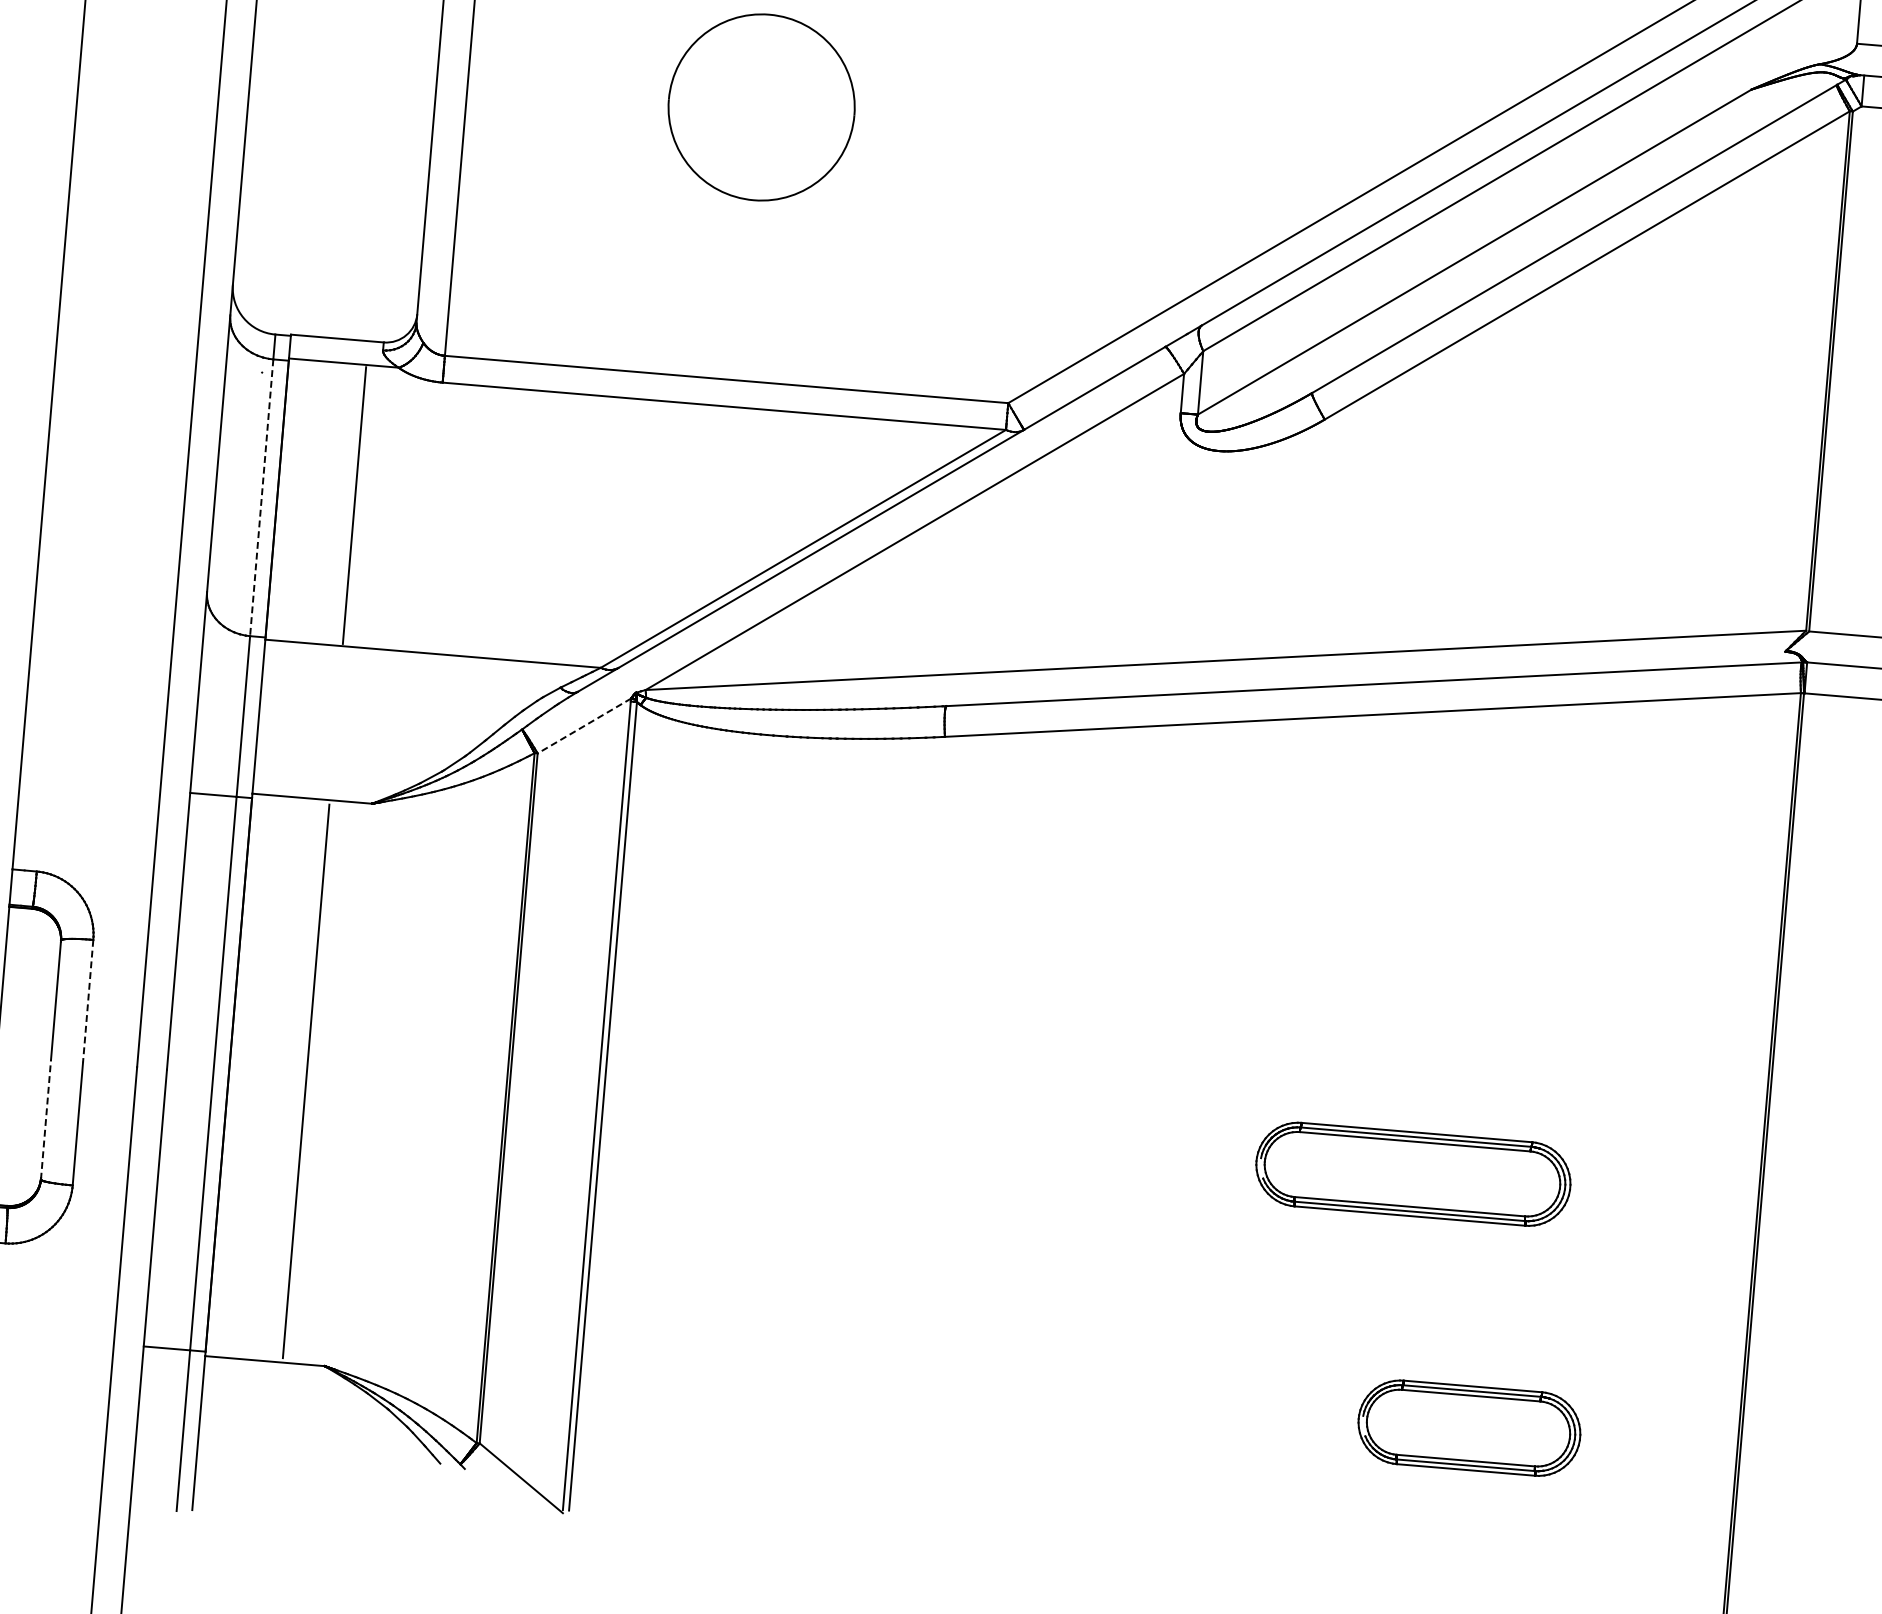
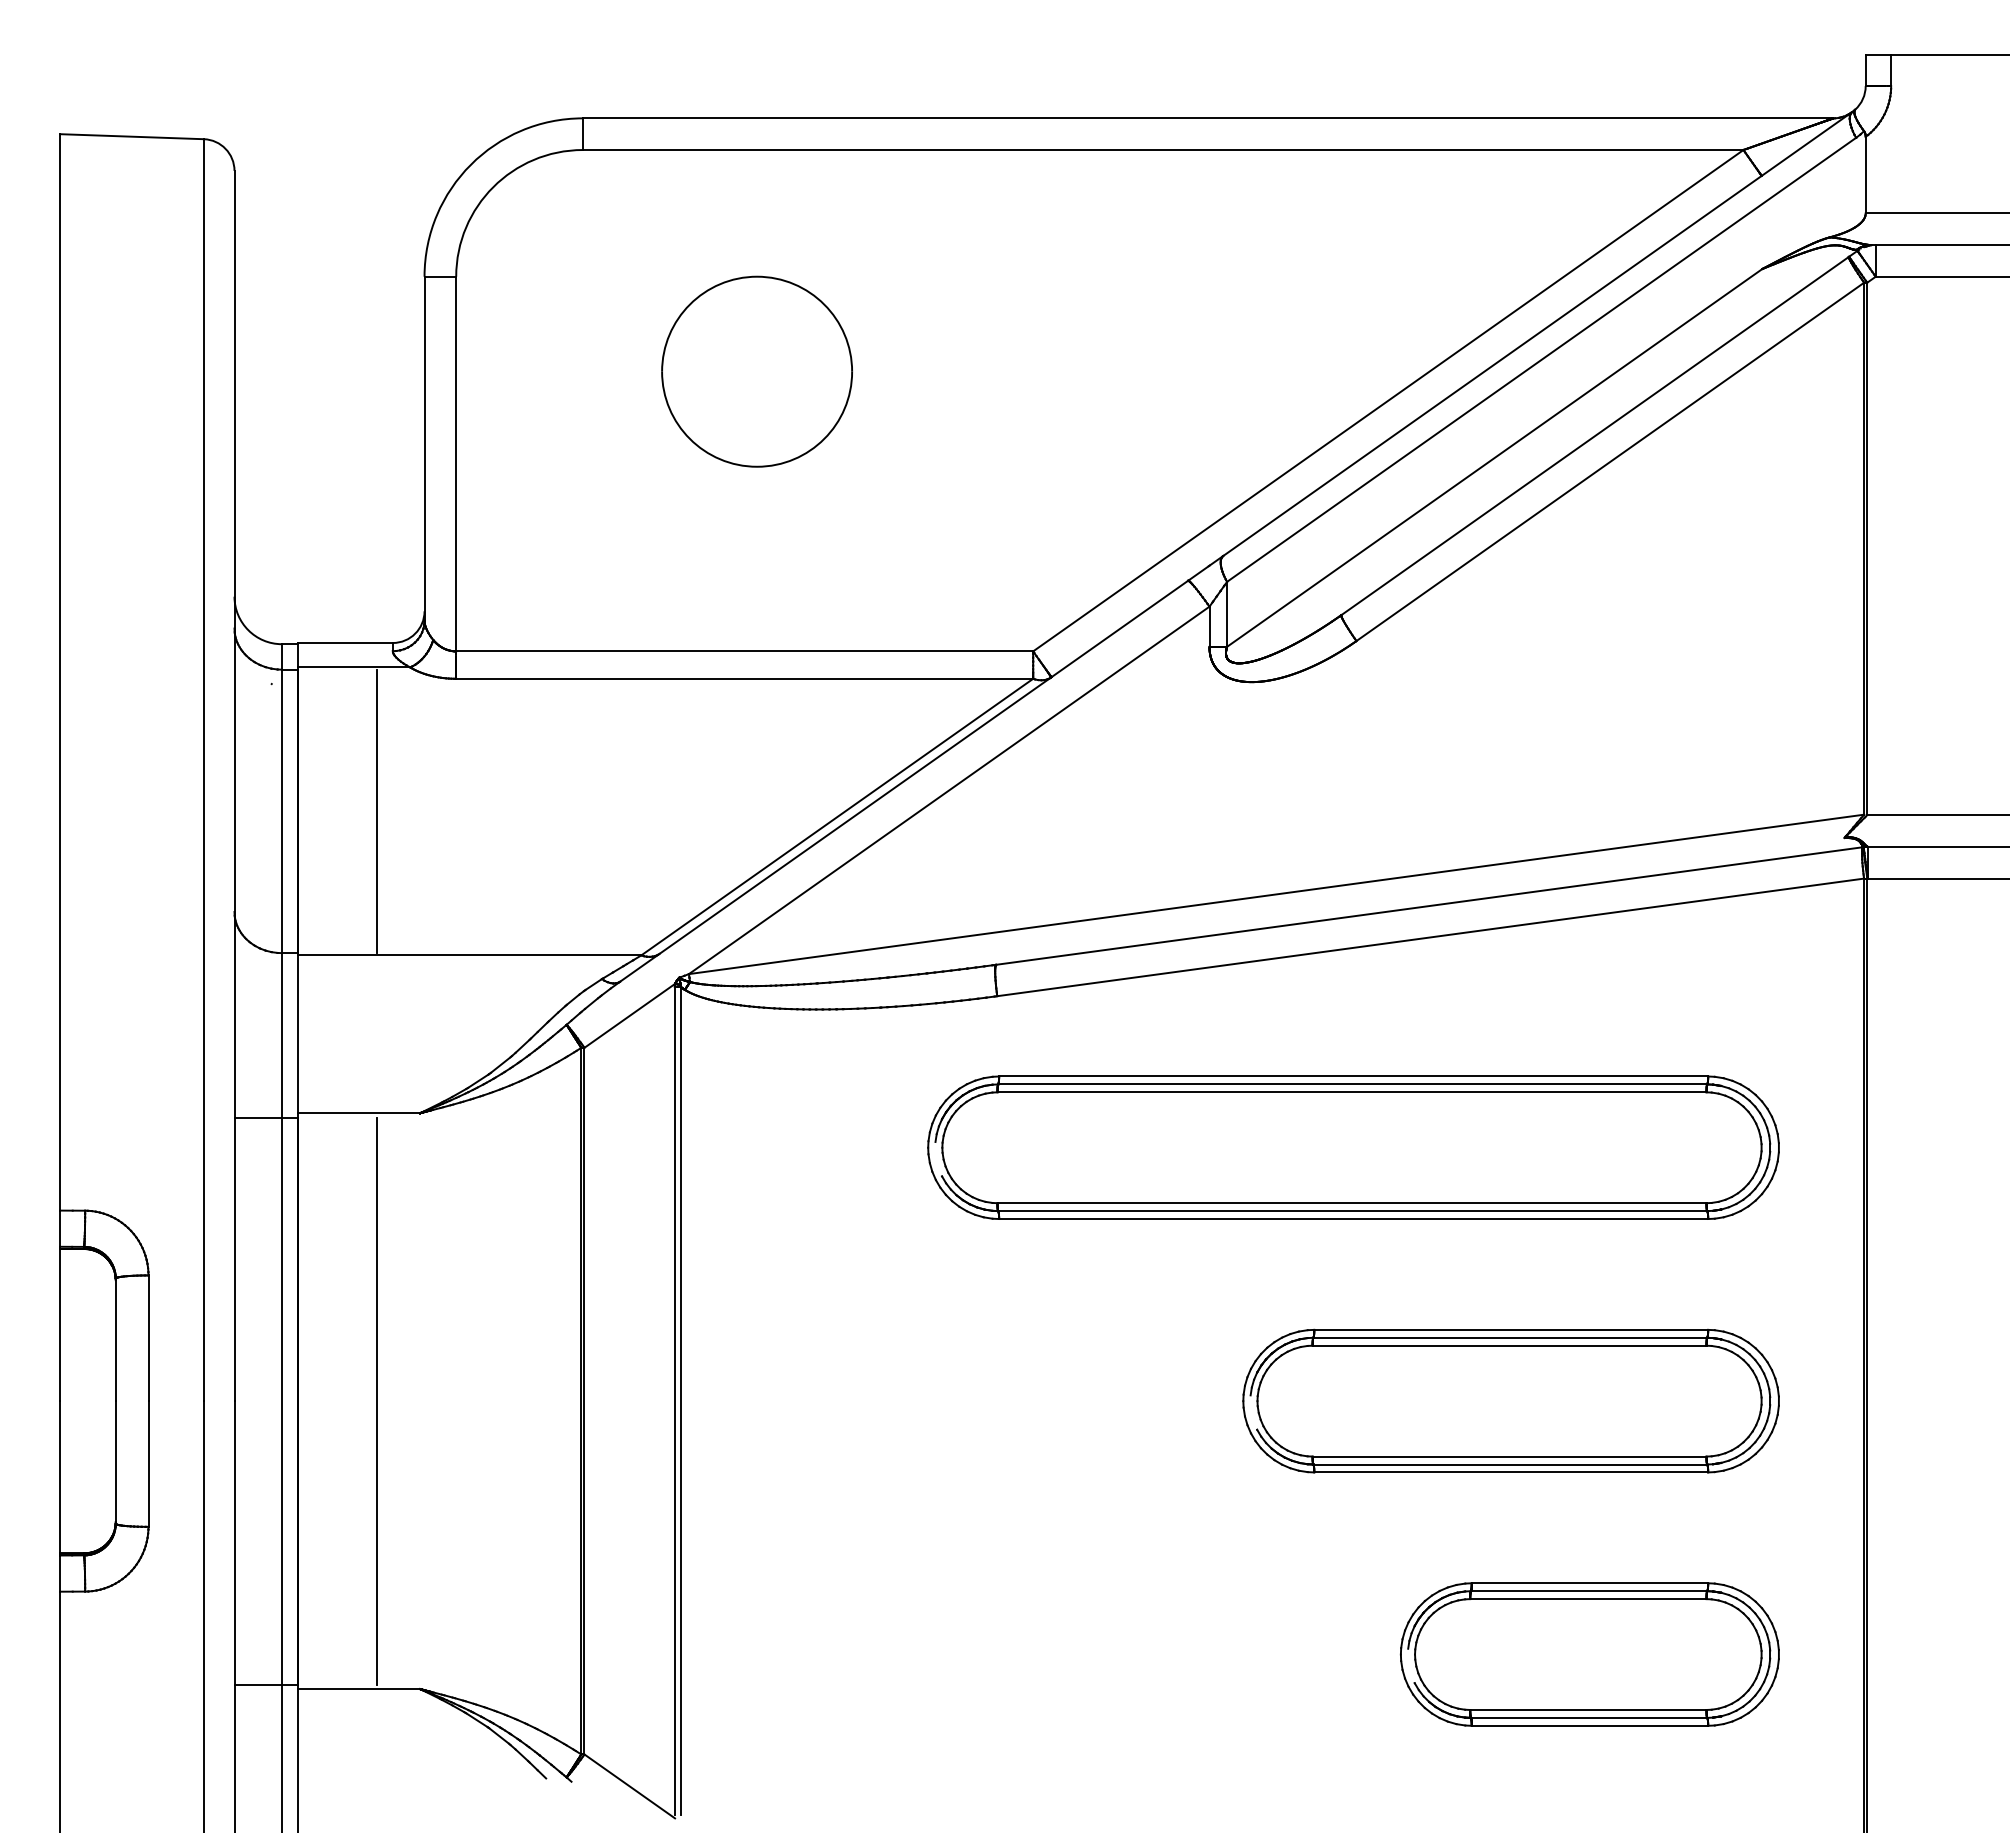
line: (262, 497) -> (282, 811), dashed -> solid
line: (584, 726) -> (629, 1016), dashed -> solid
part: (1280, 913) -> (1353, 1147), added
line: (88, 1001) -> (148, 1338), dashed -> solid
line: (45, 1118) -> (115, 1461), dashed -> solid
part: (1412, 1173) -> (1510, 1400), size x1.67
part: (1469, 1428) -> (1589, 1654), size x1.67

